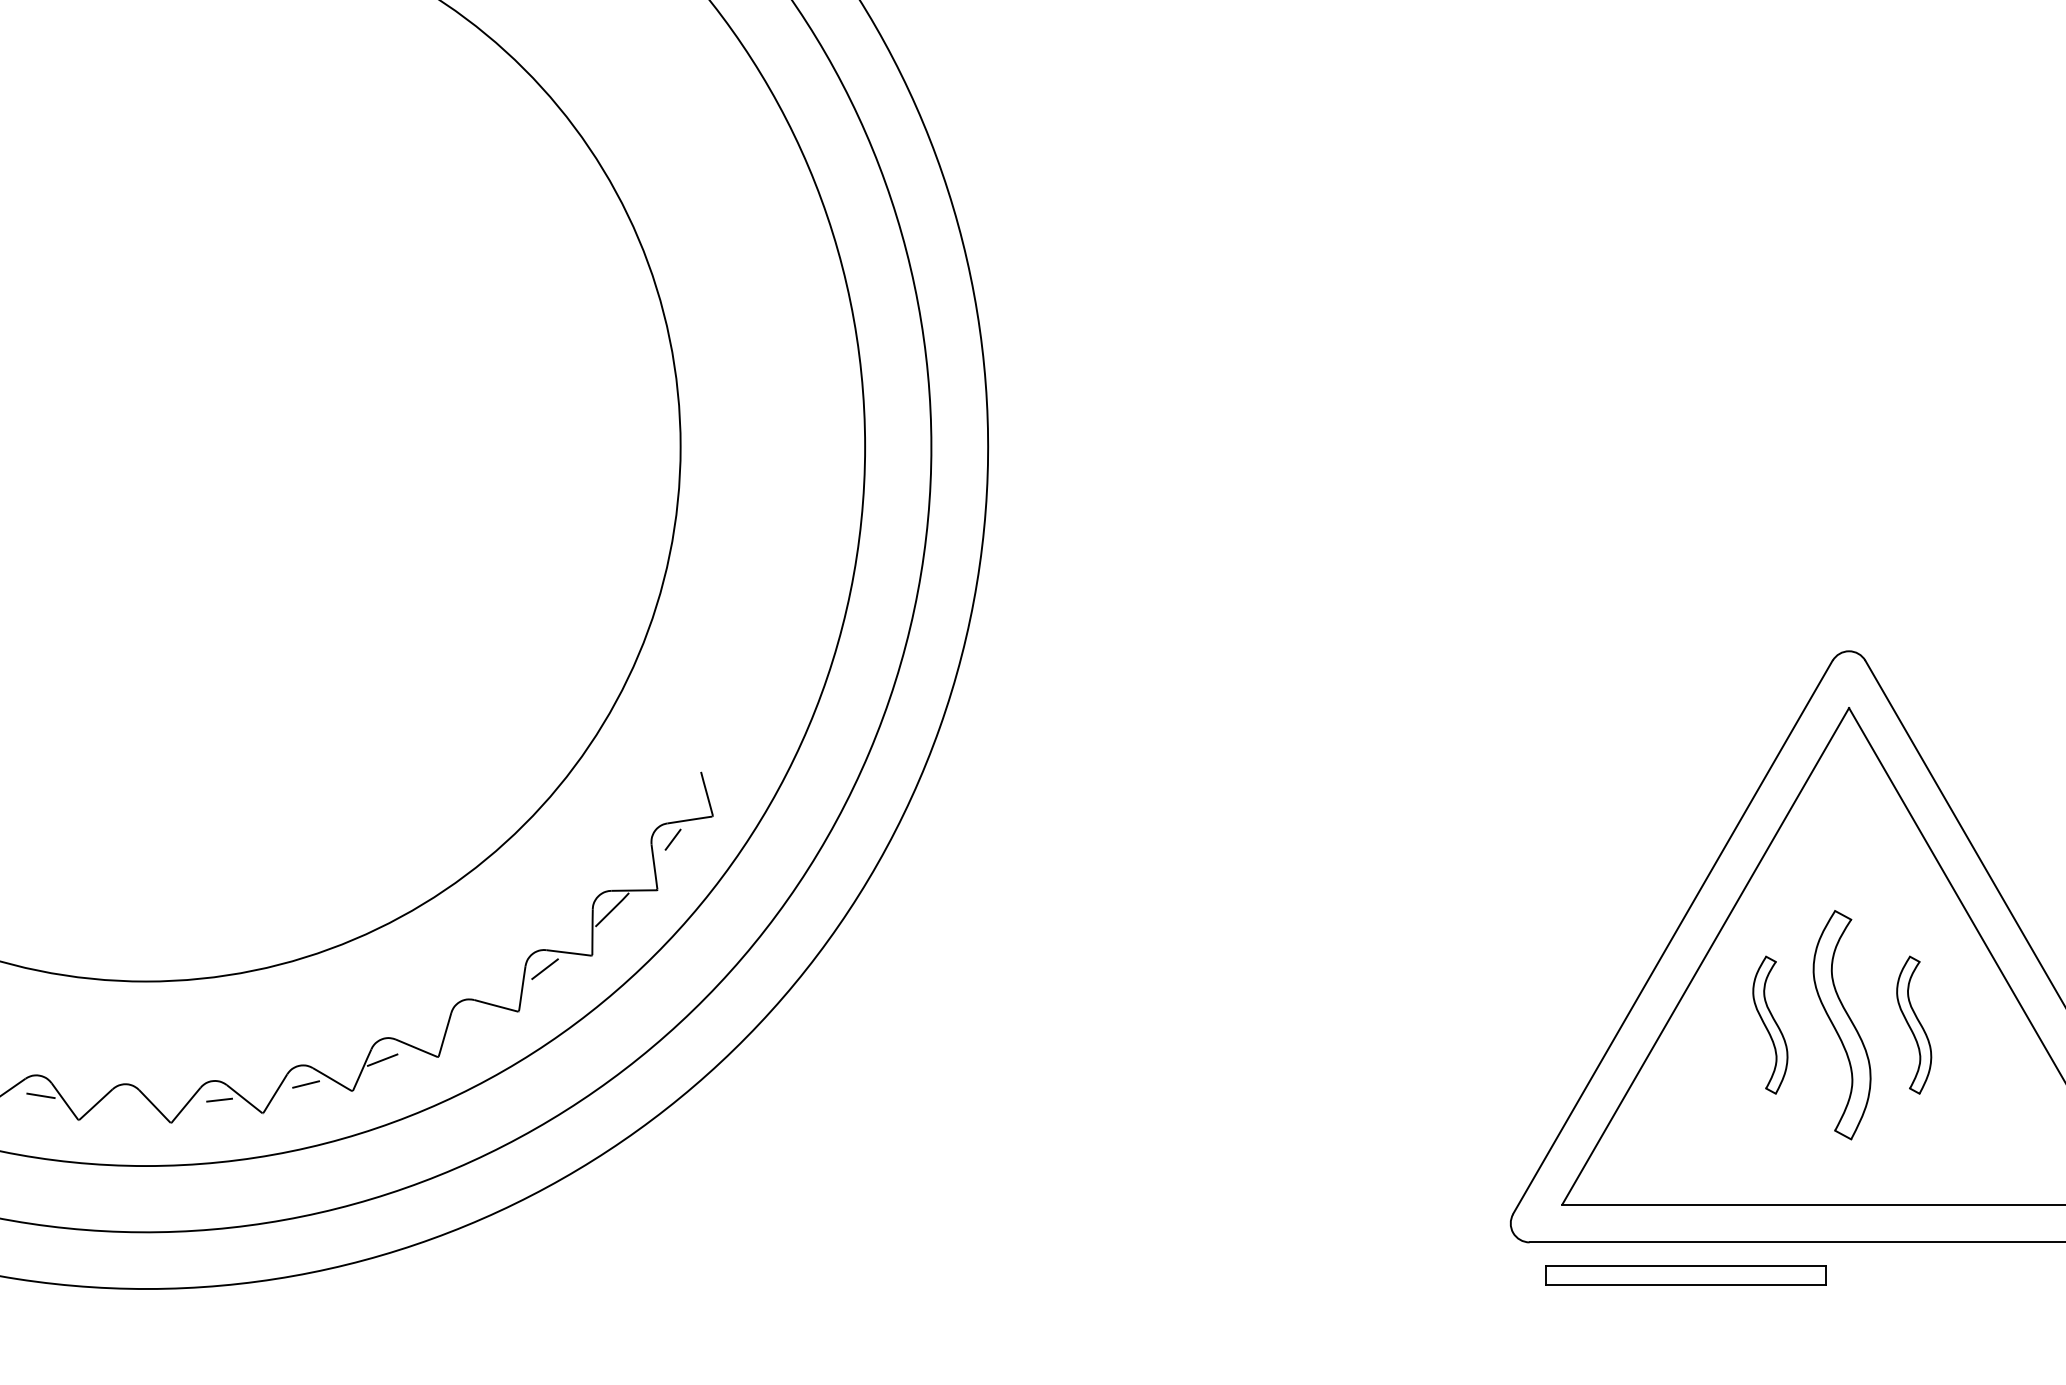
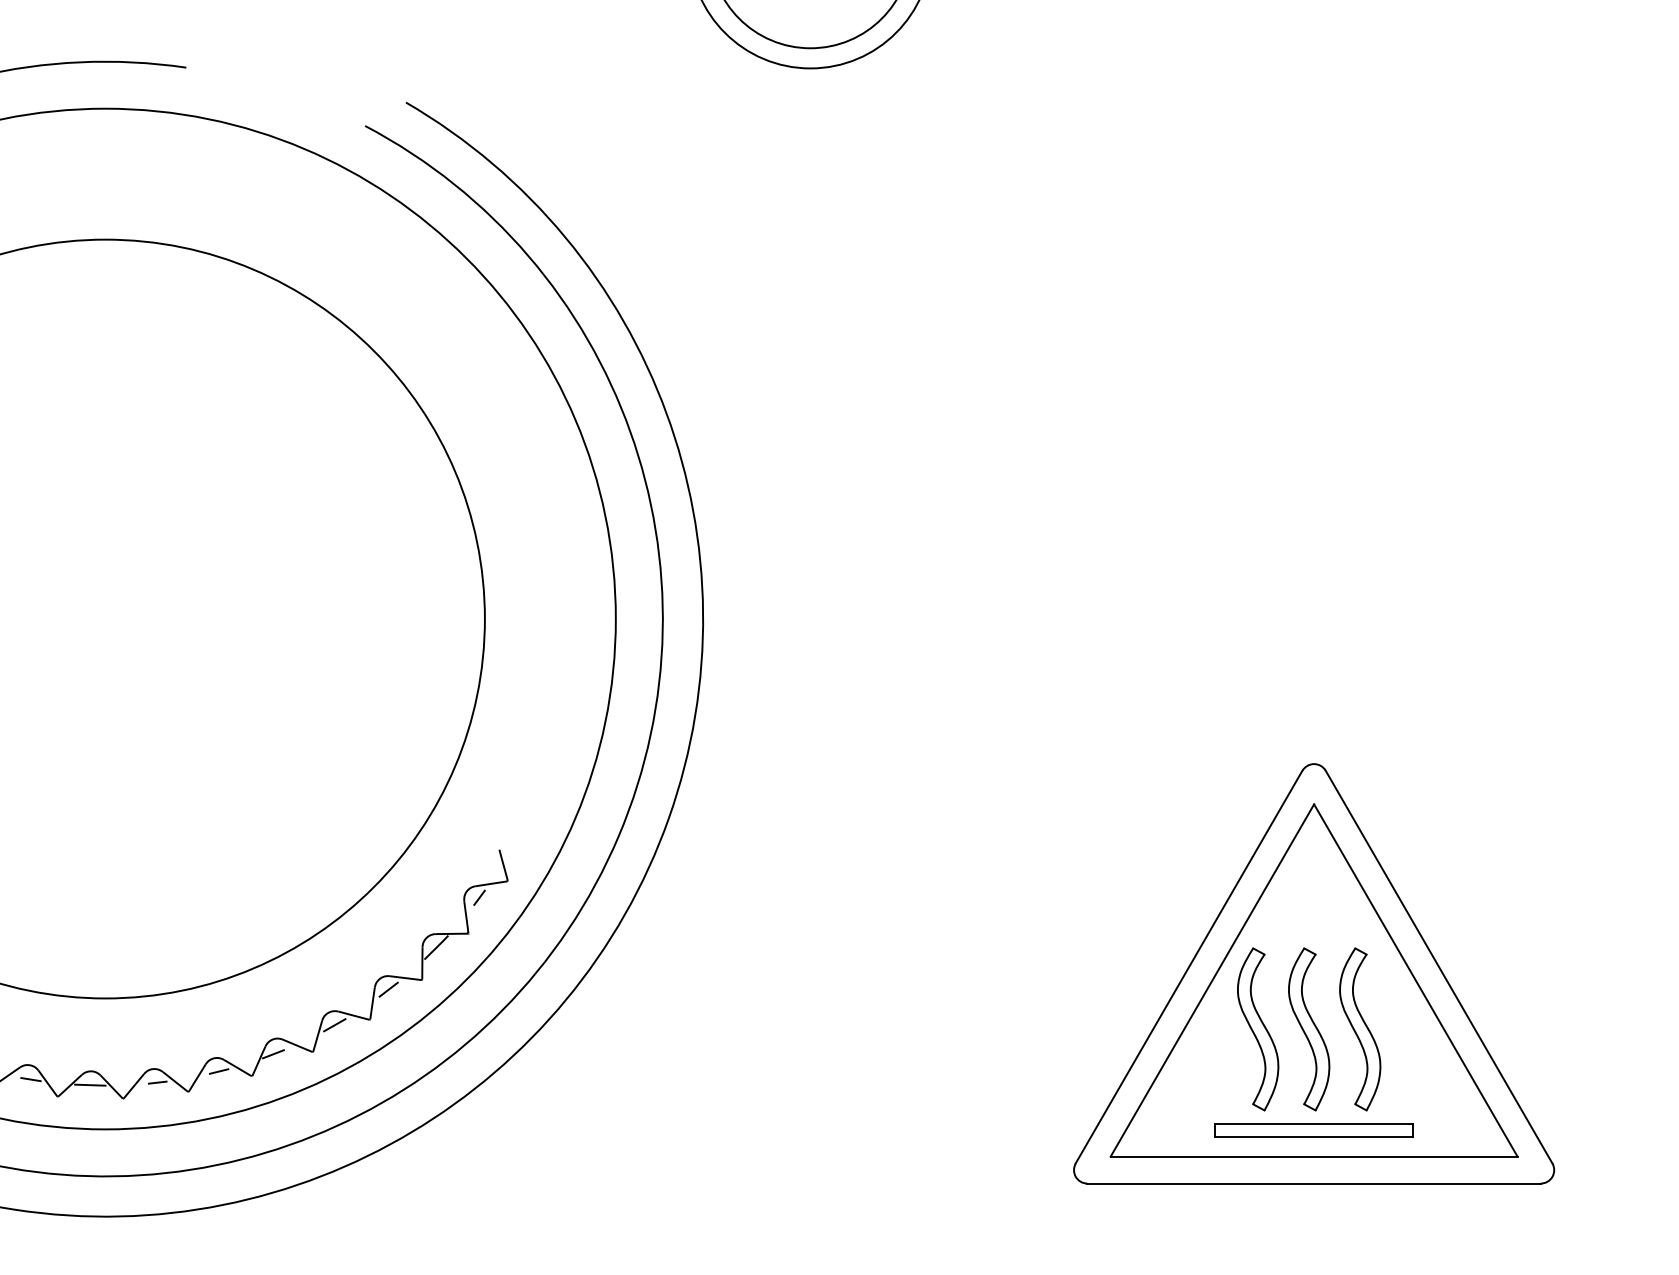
line: (468, 1019) -> (334, 1025), added
part: (1770, 1025) -> (1258, 1029), size x1.67
part: (1914, 1025) -> (1360, 1029), size x1.67
line: (124, 1102) -> (90, 1084), added
part: (1684, 1276) -> (1313, 1130), moved

